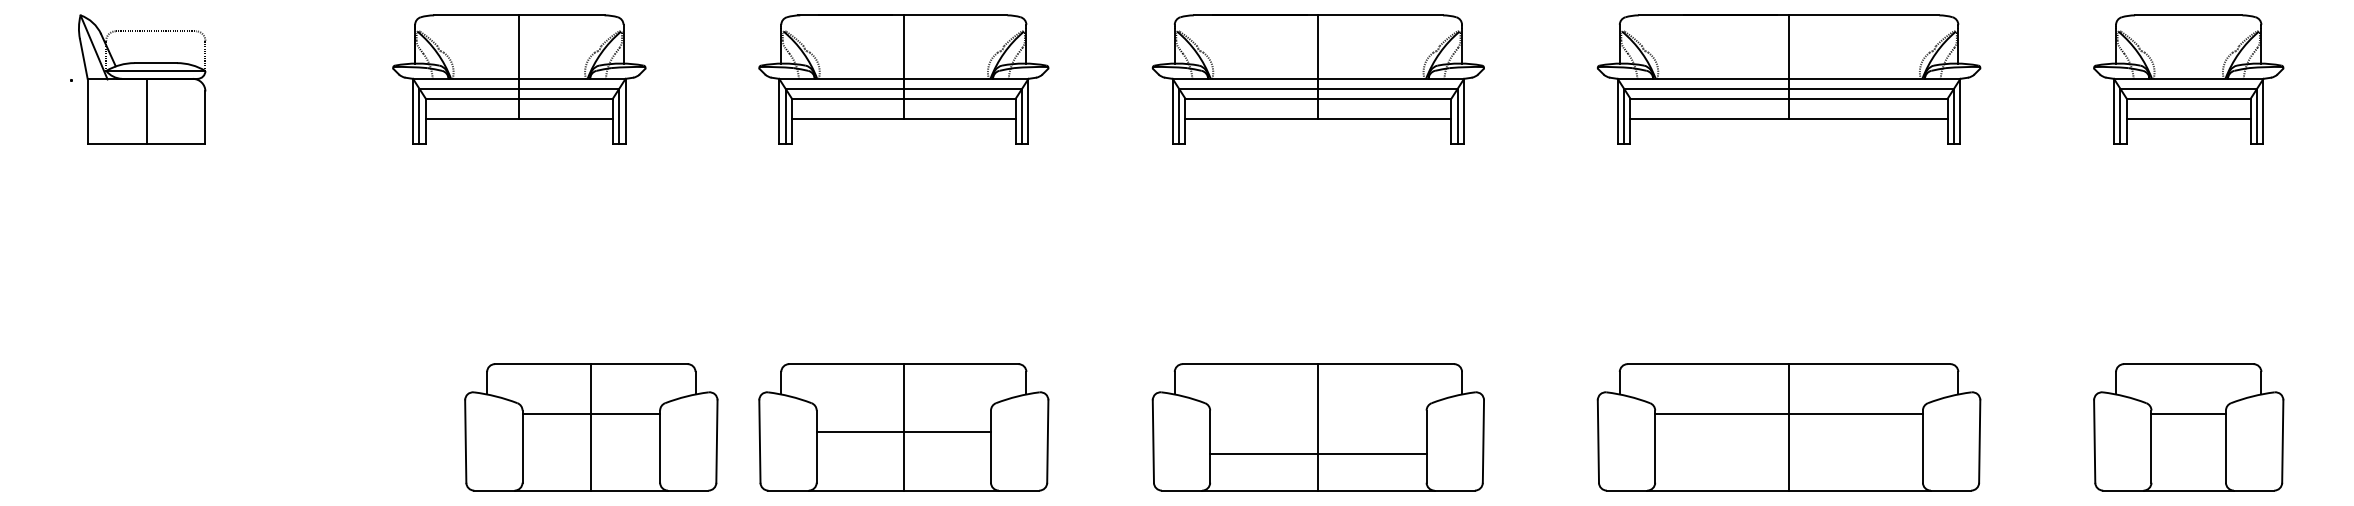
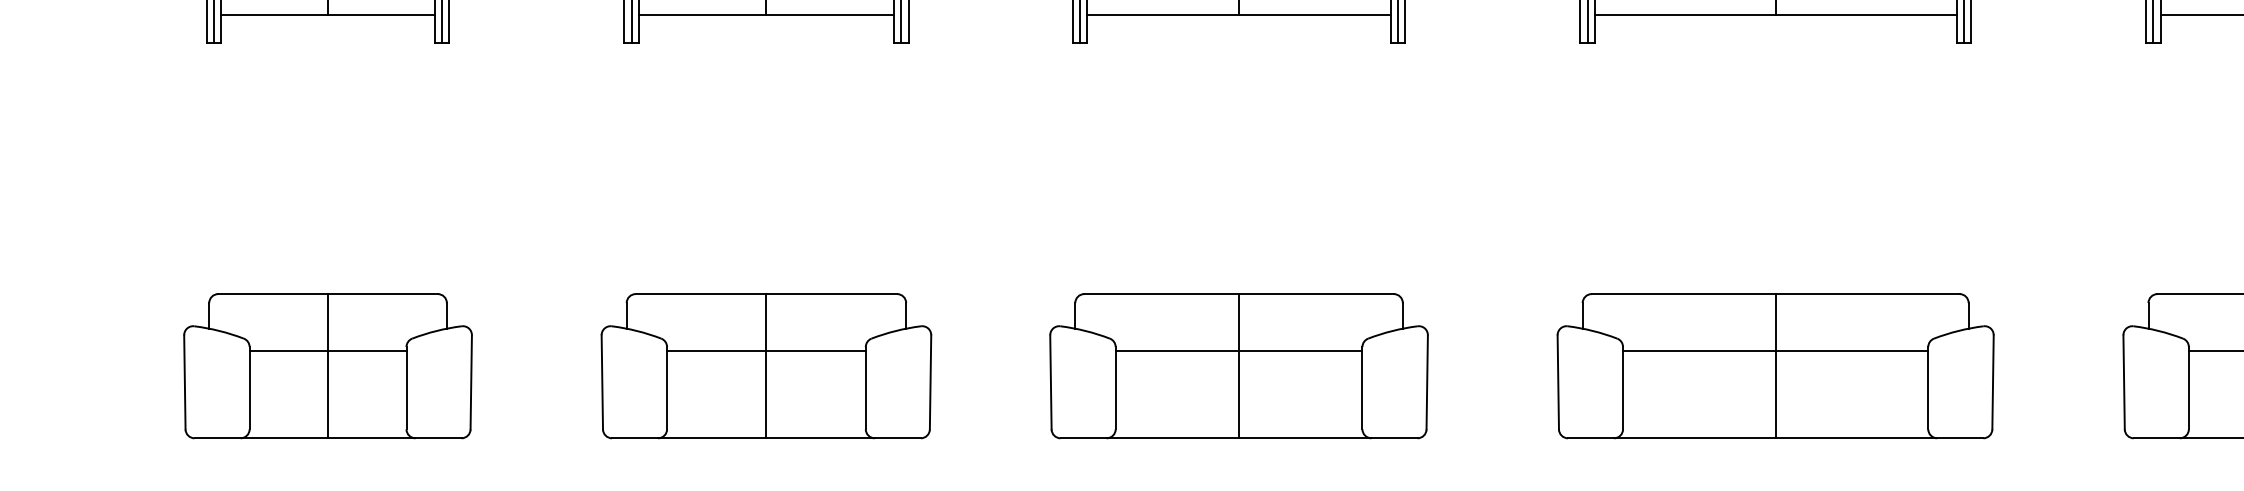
part: (591, 427) -> (328, 366), moved
line: (903, 431) -> (766, 350), moved
line: (1318, 453) -> (1239, 350), moved

